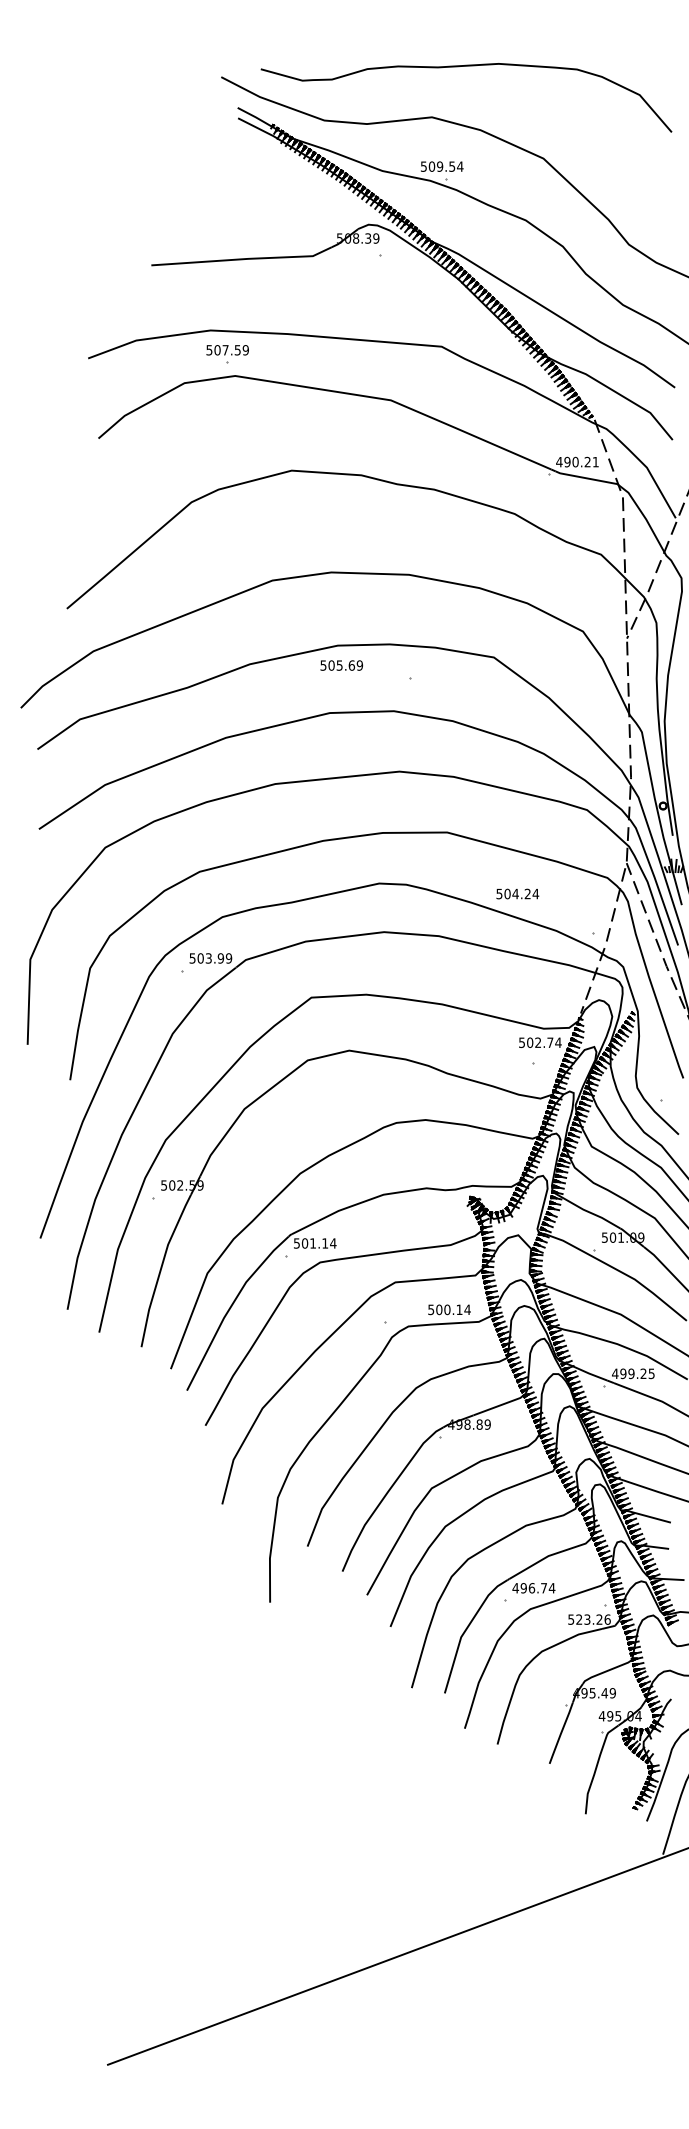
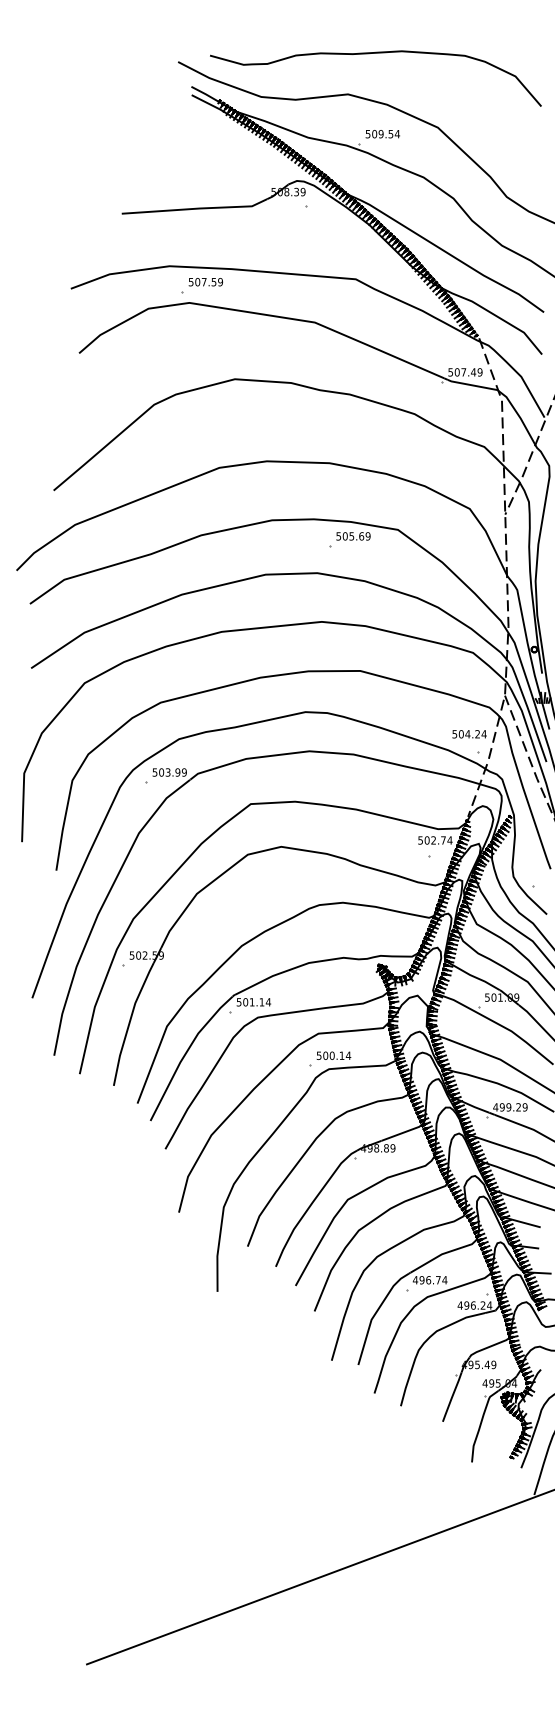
text: (442, 166) -> (383, 134), moved
text: (227, 350) -> (205, 282), moved
text: (577, 461) -> (465, 371), 490.21 -> 507.49
text: (341, 665) -> (353, 536), moved
text: (517, 893) -> (469, 733), moved
text: (449, 1309) -> (333, 1055), moved
text: (651, 1373) -> (525, 1107), 499.25 -> 499.29
text: (588, 1619) -> (474, 1305), 523.26 -> 496.24

